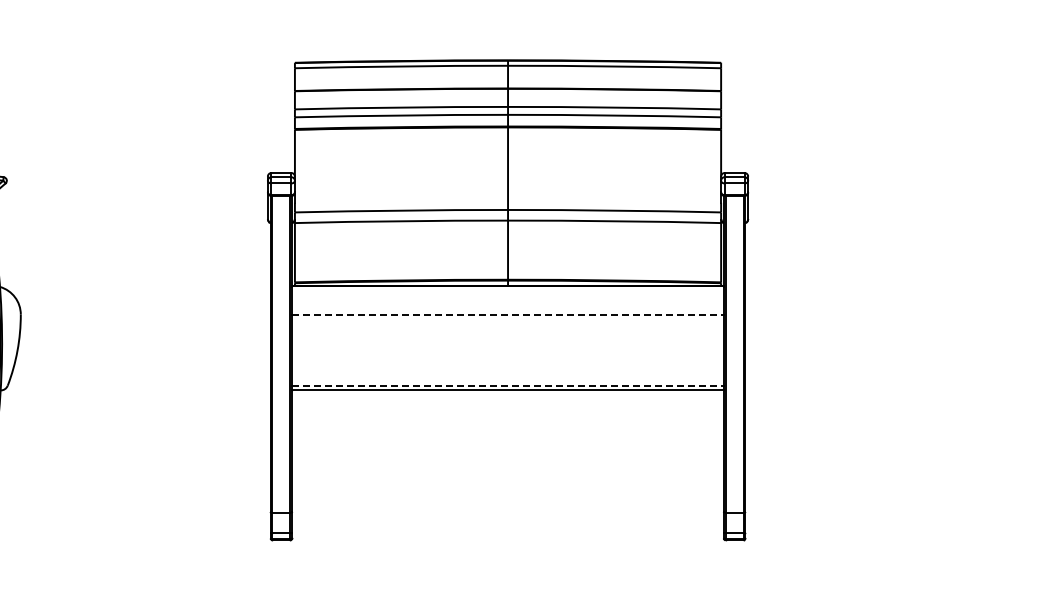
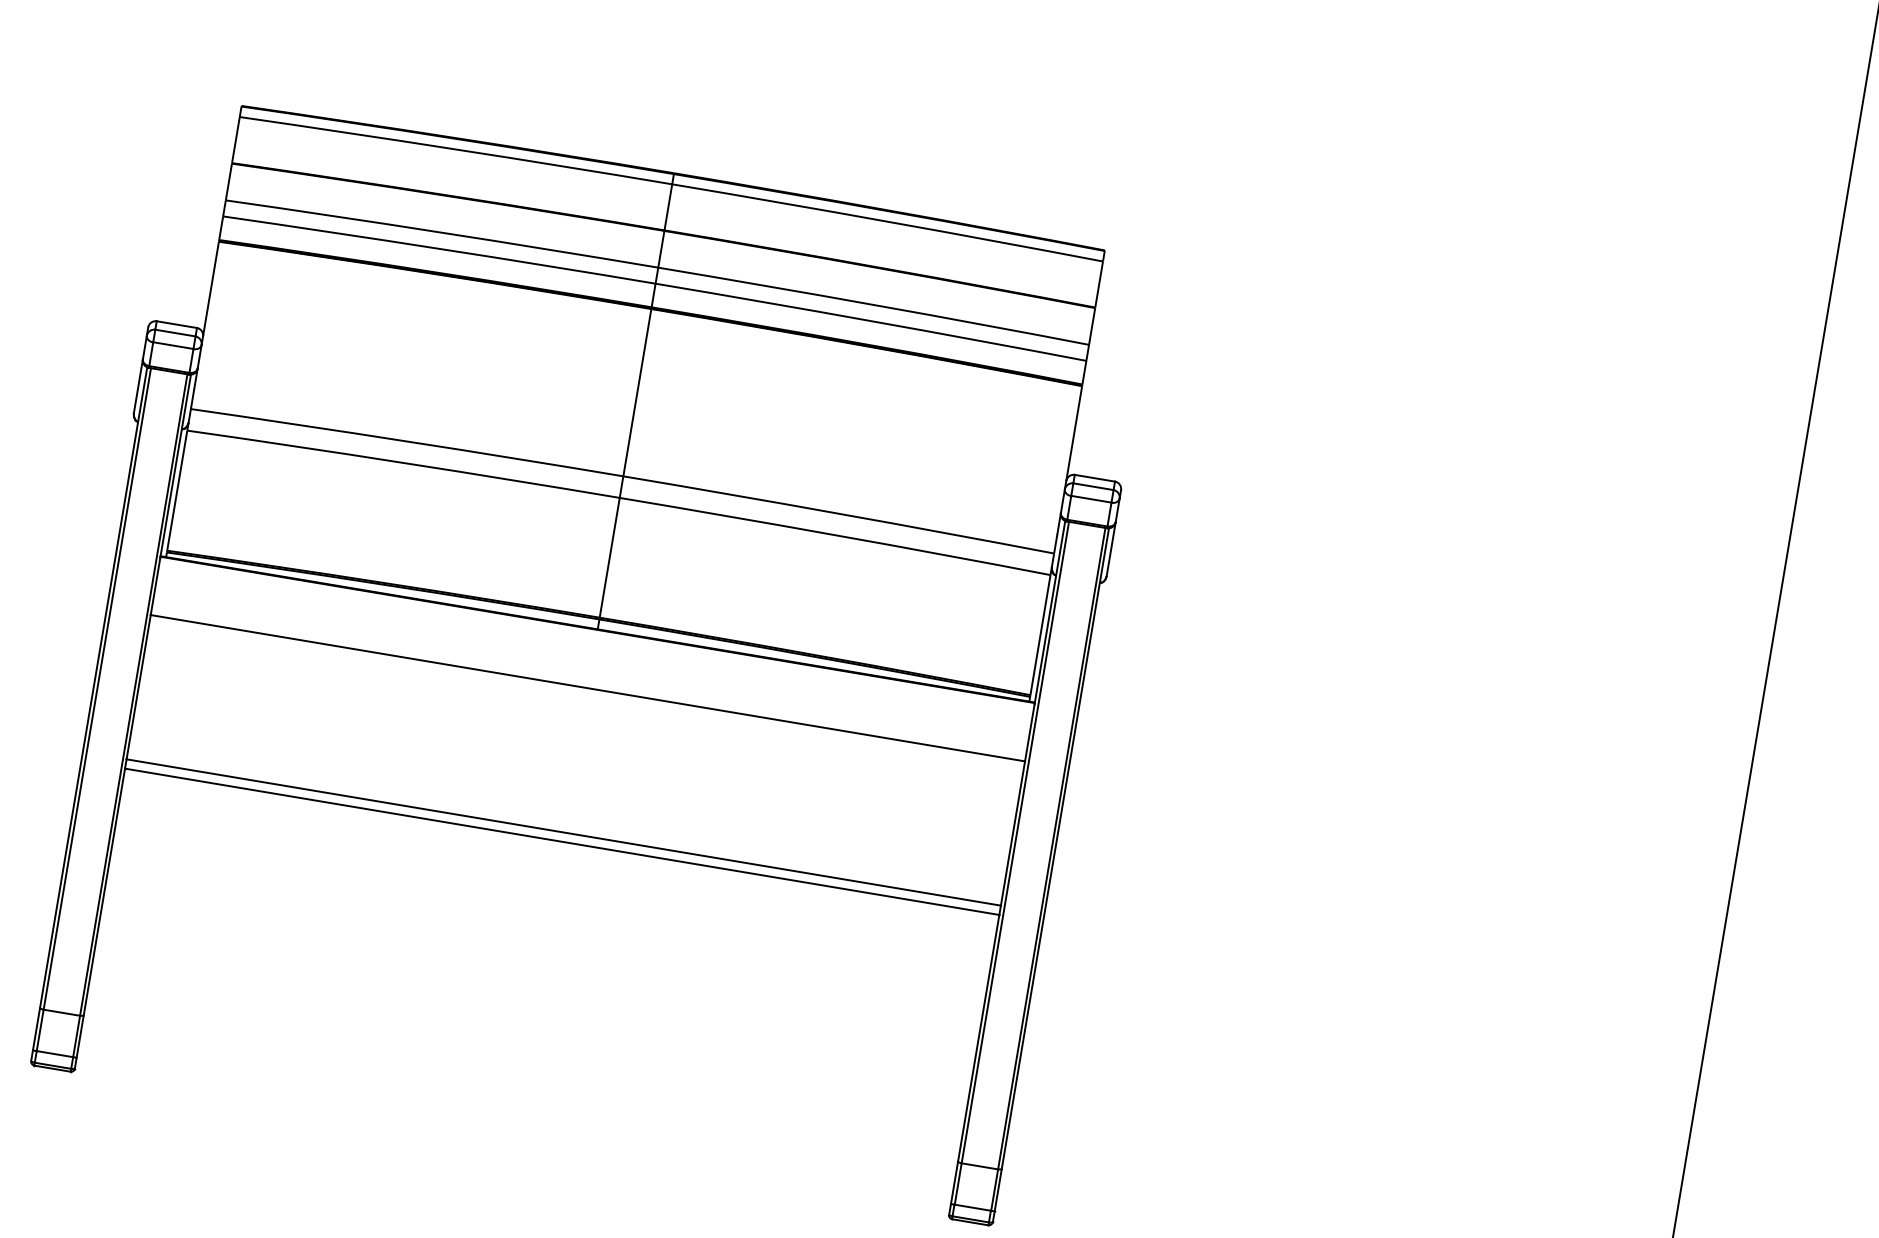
line: (508, 314) -> (588, 688), dashed -> solid
line: (508, 385) -> (564, 831), dashed -> solid

